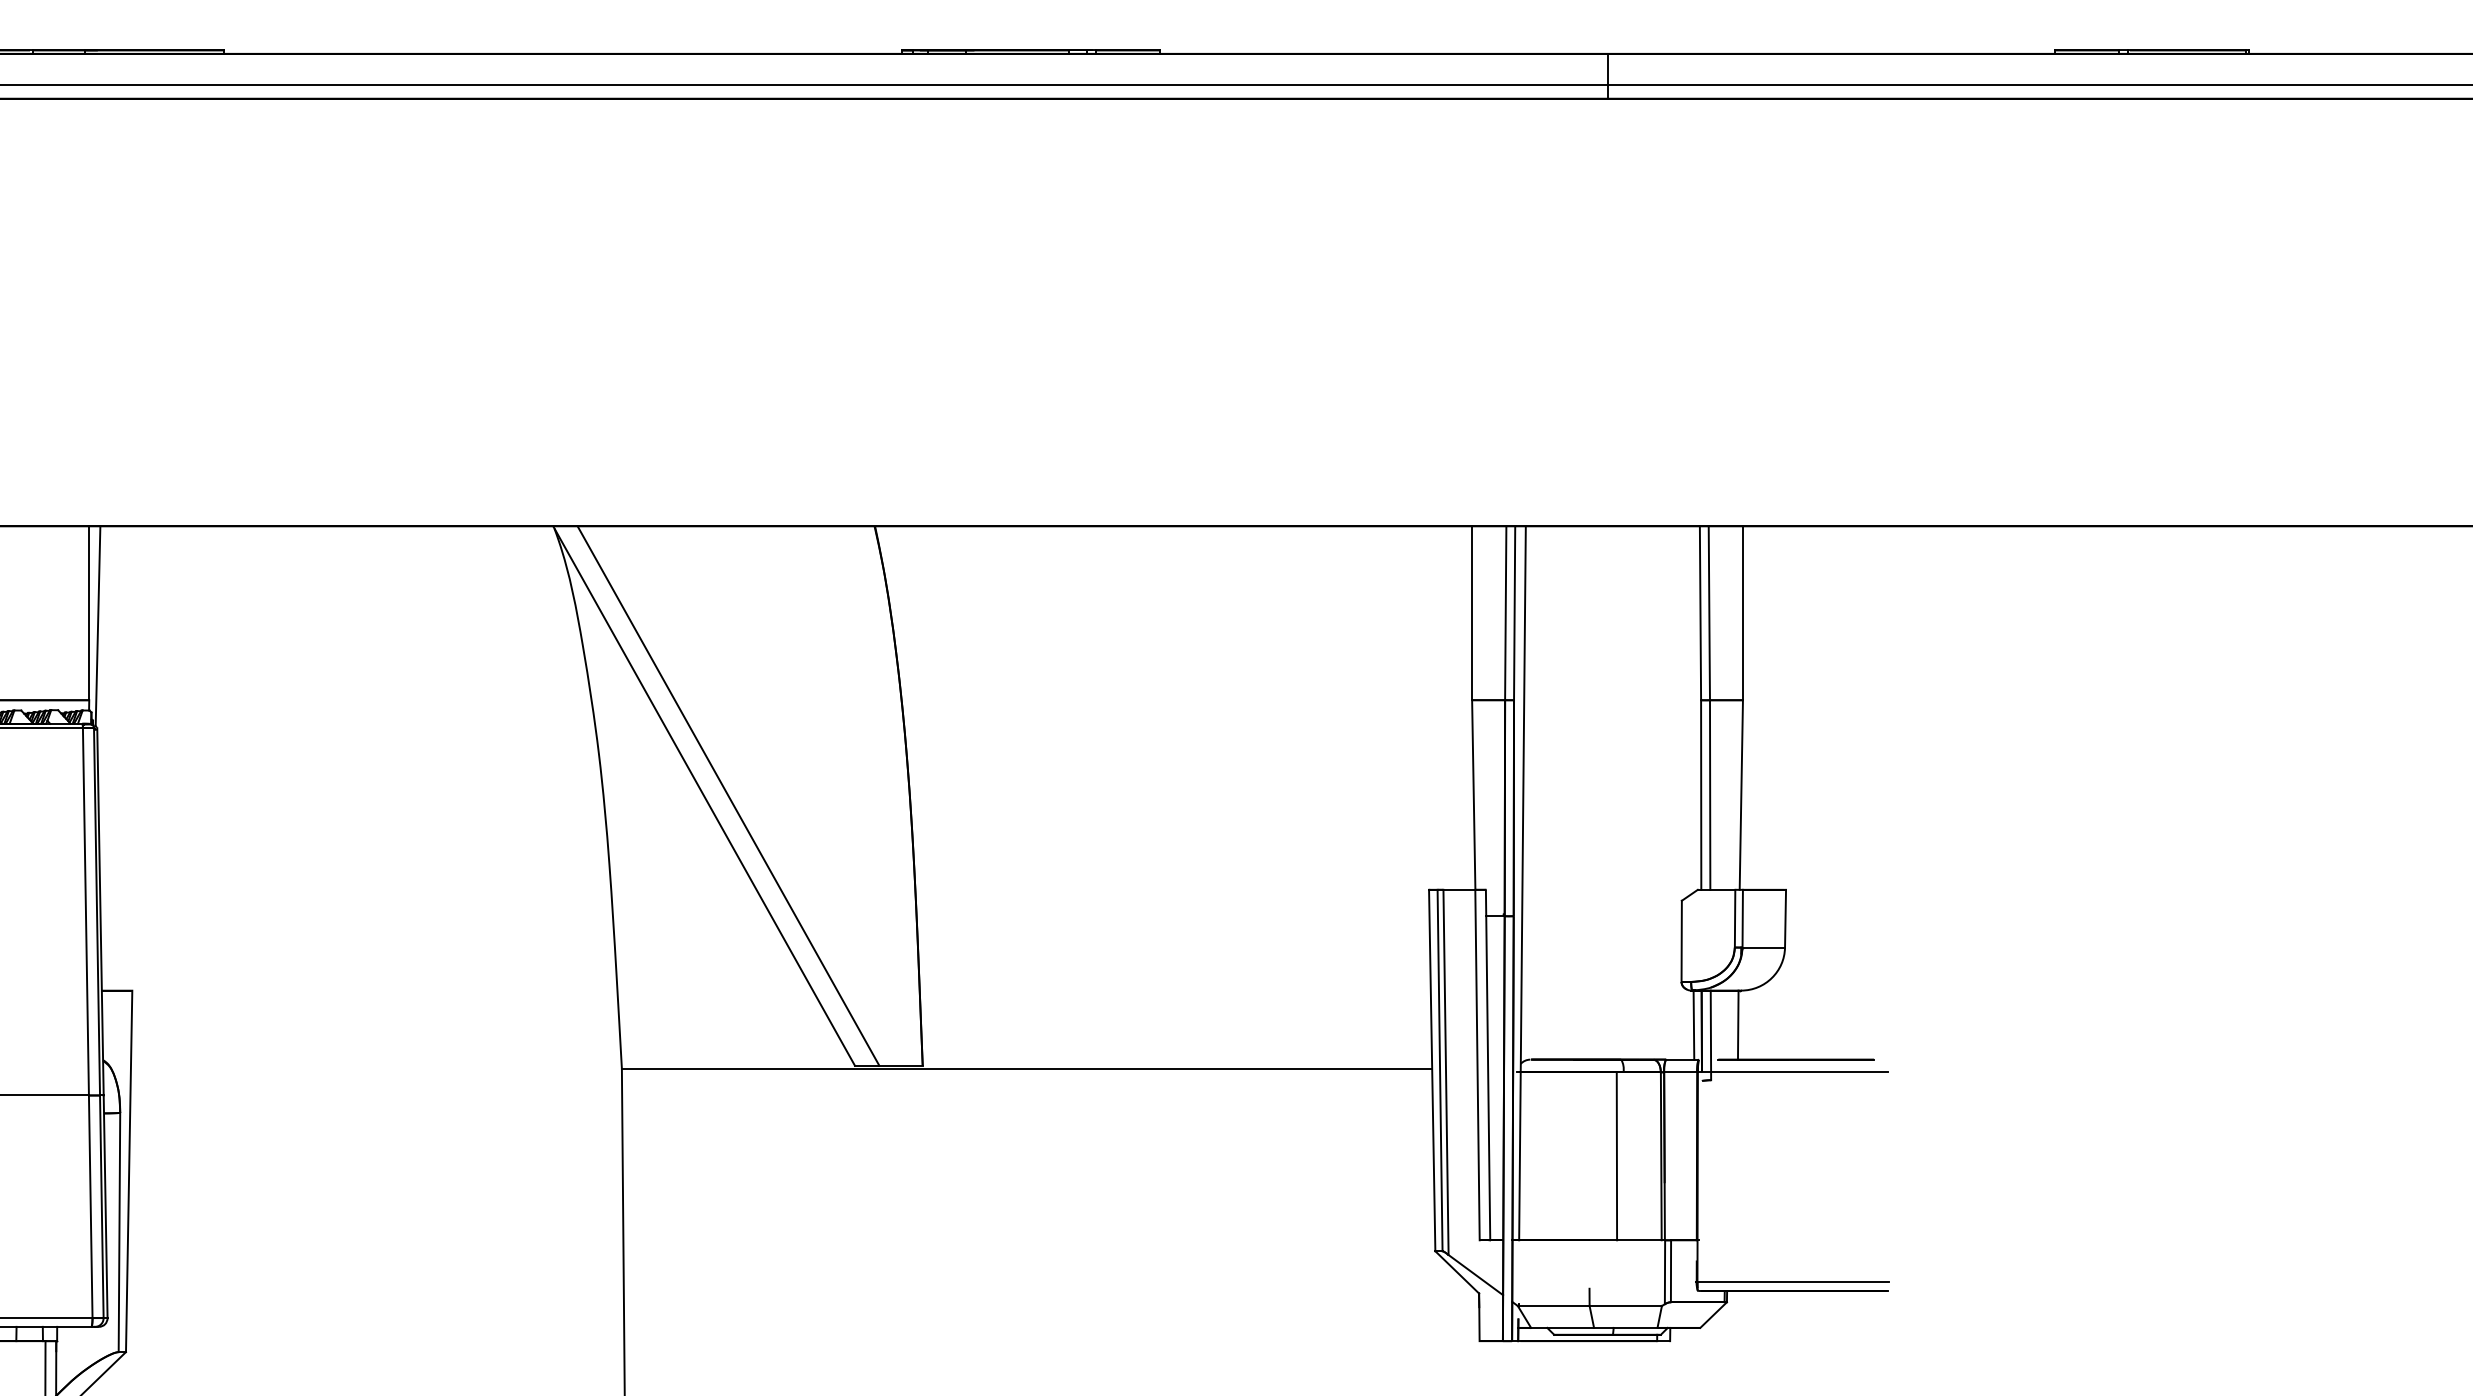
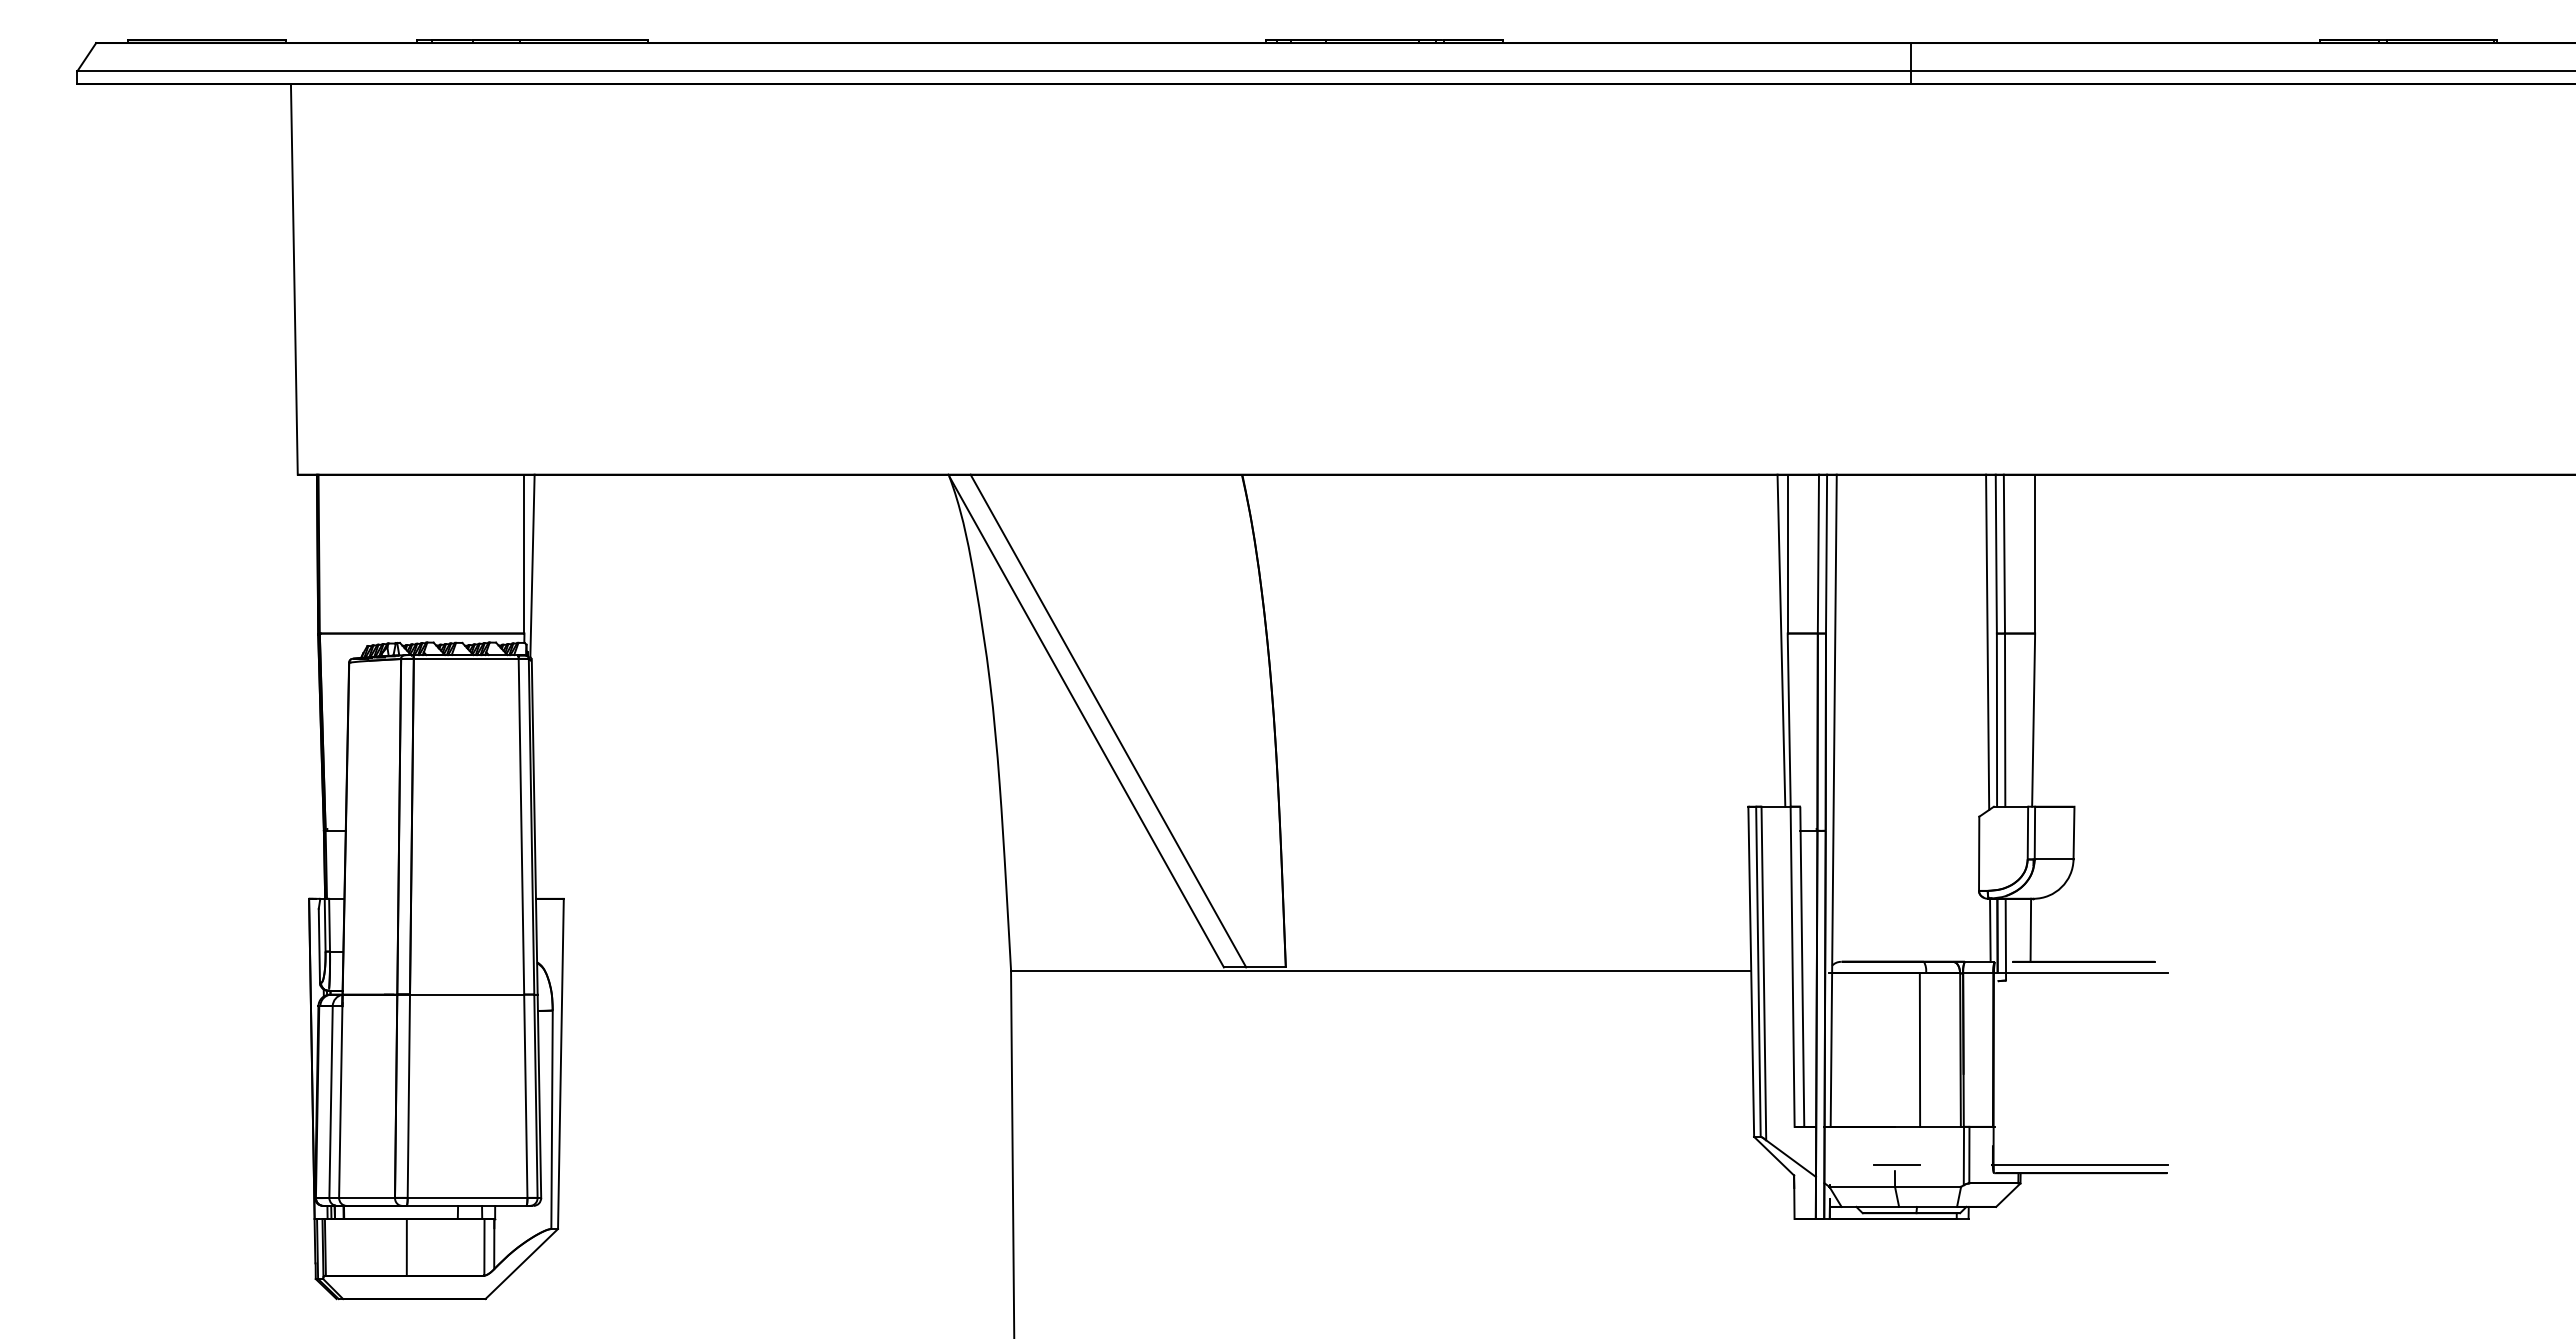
line: (1465, 707) -> (1781, 640), added
line: (1690, 708) -> (1987, 641), added
line: (1592, 1282) -> (1897, 1165), added

